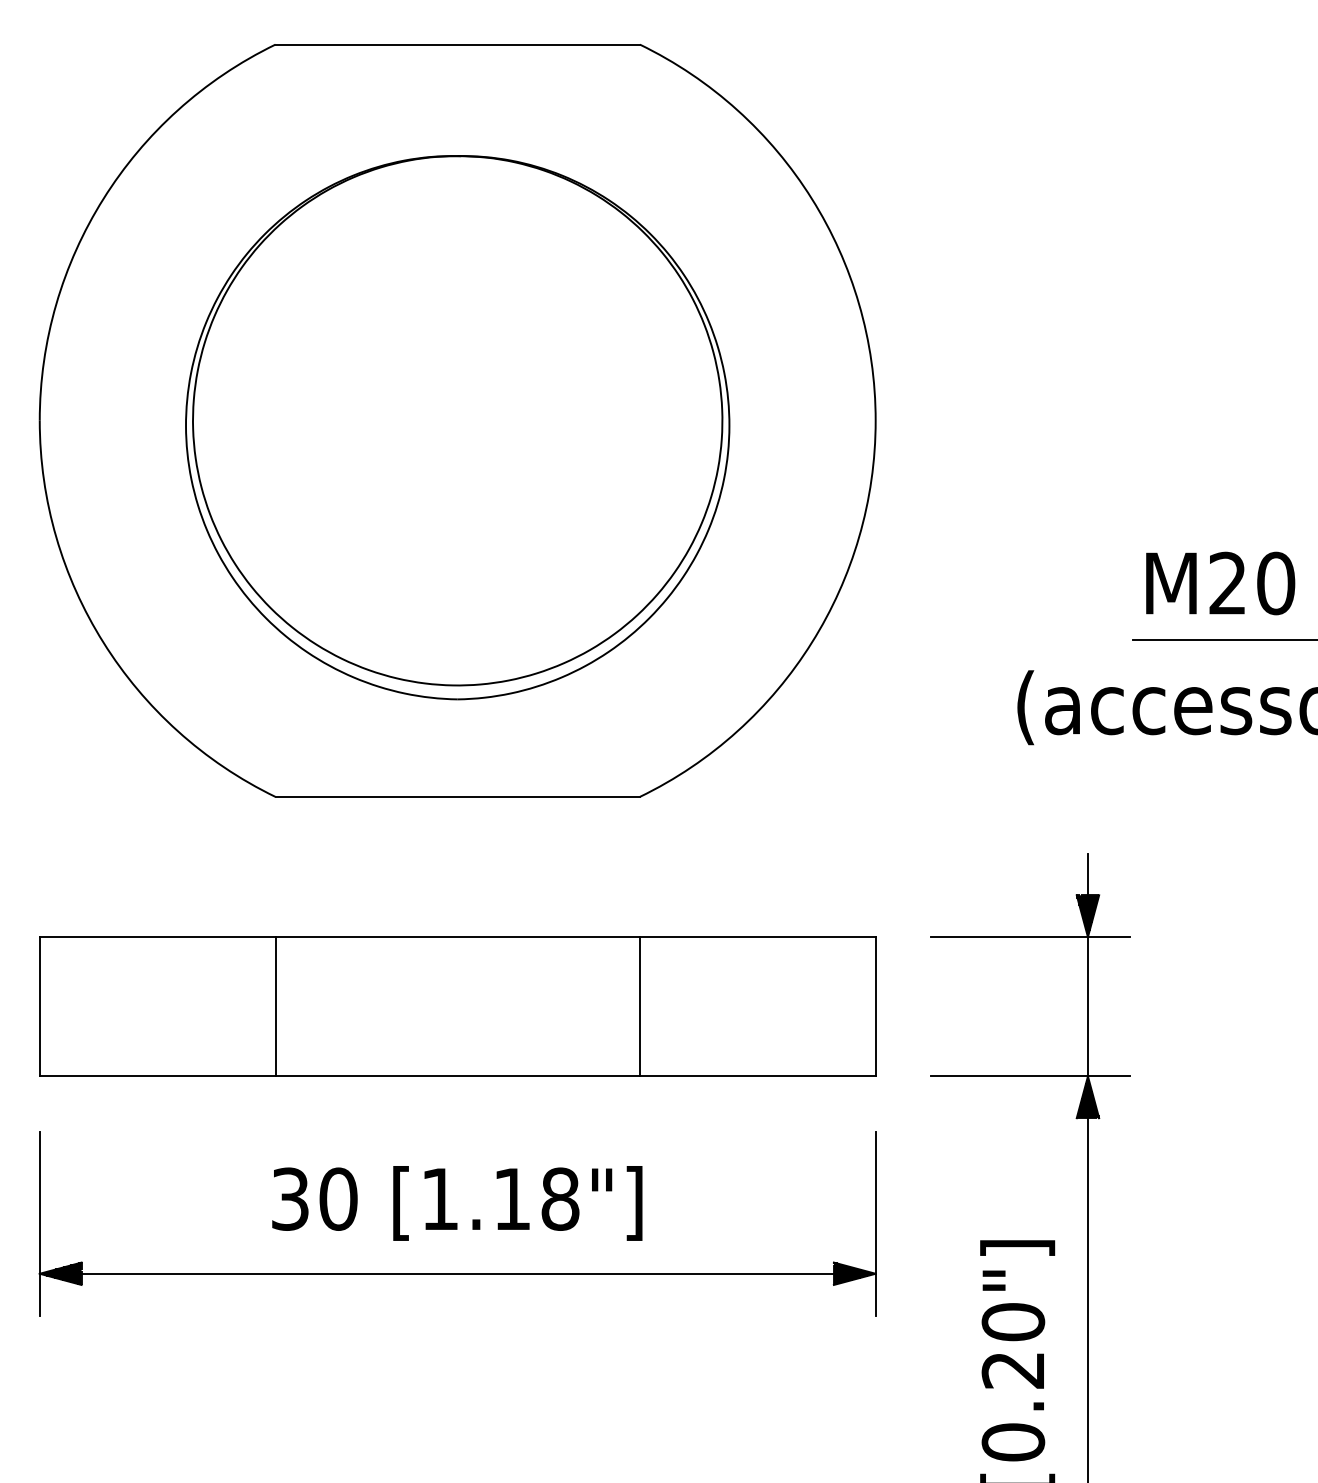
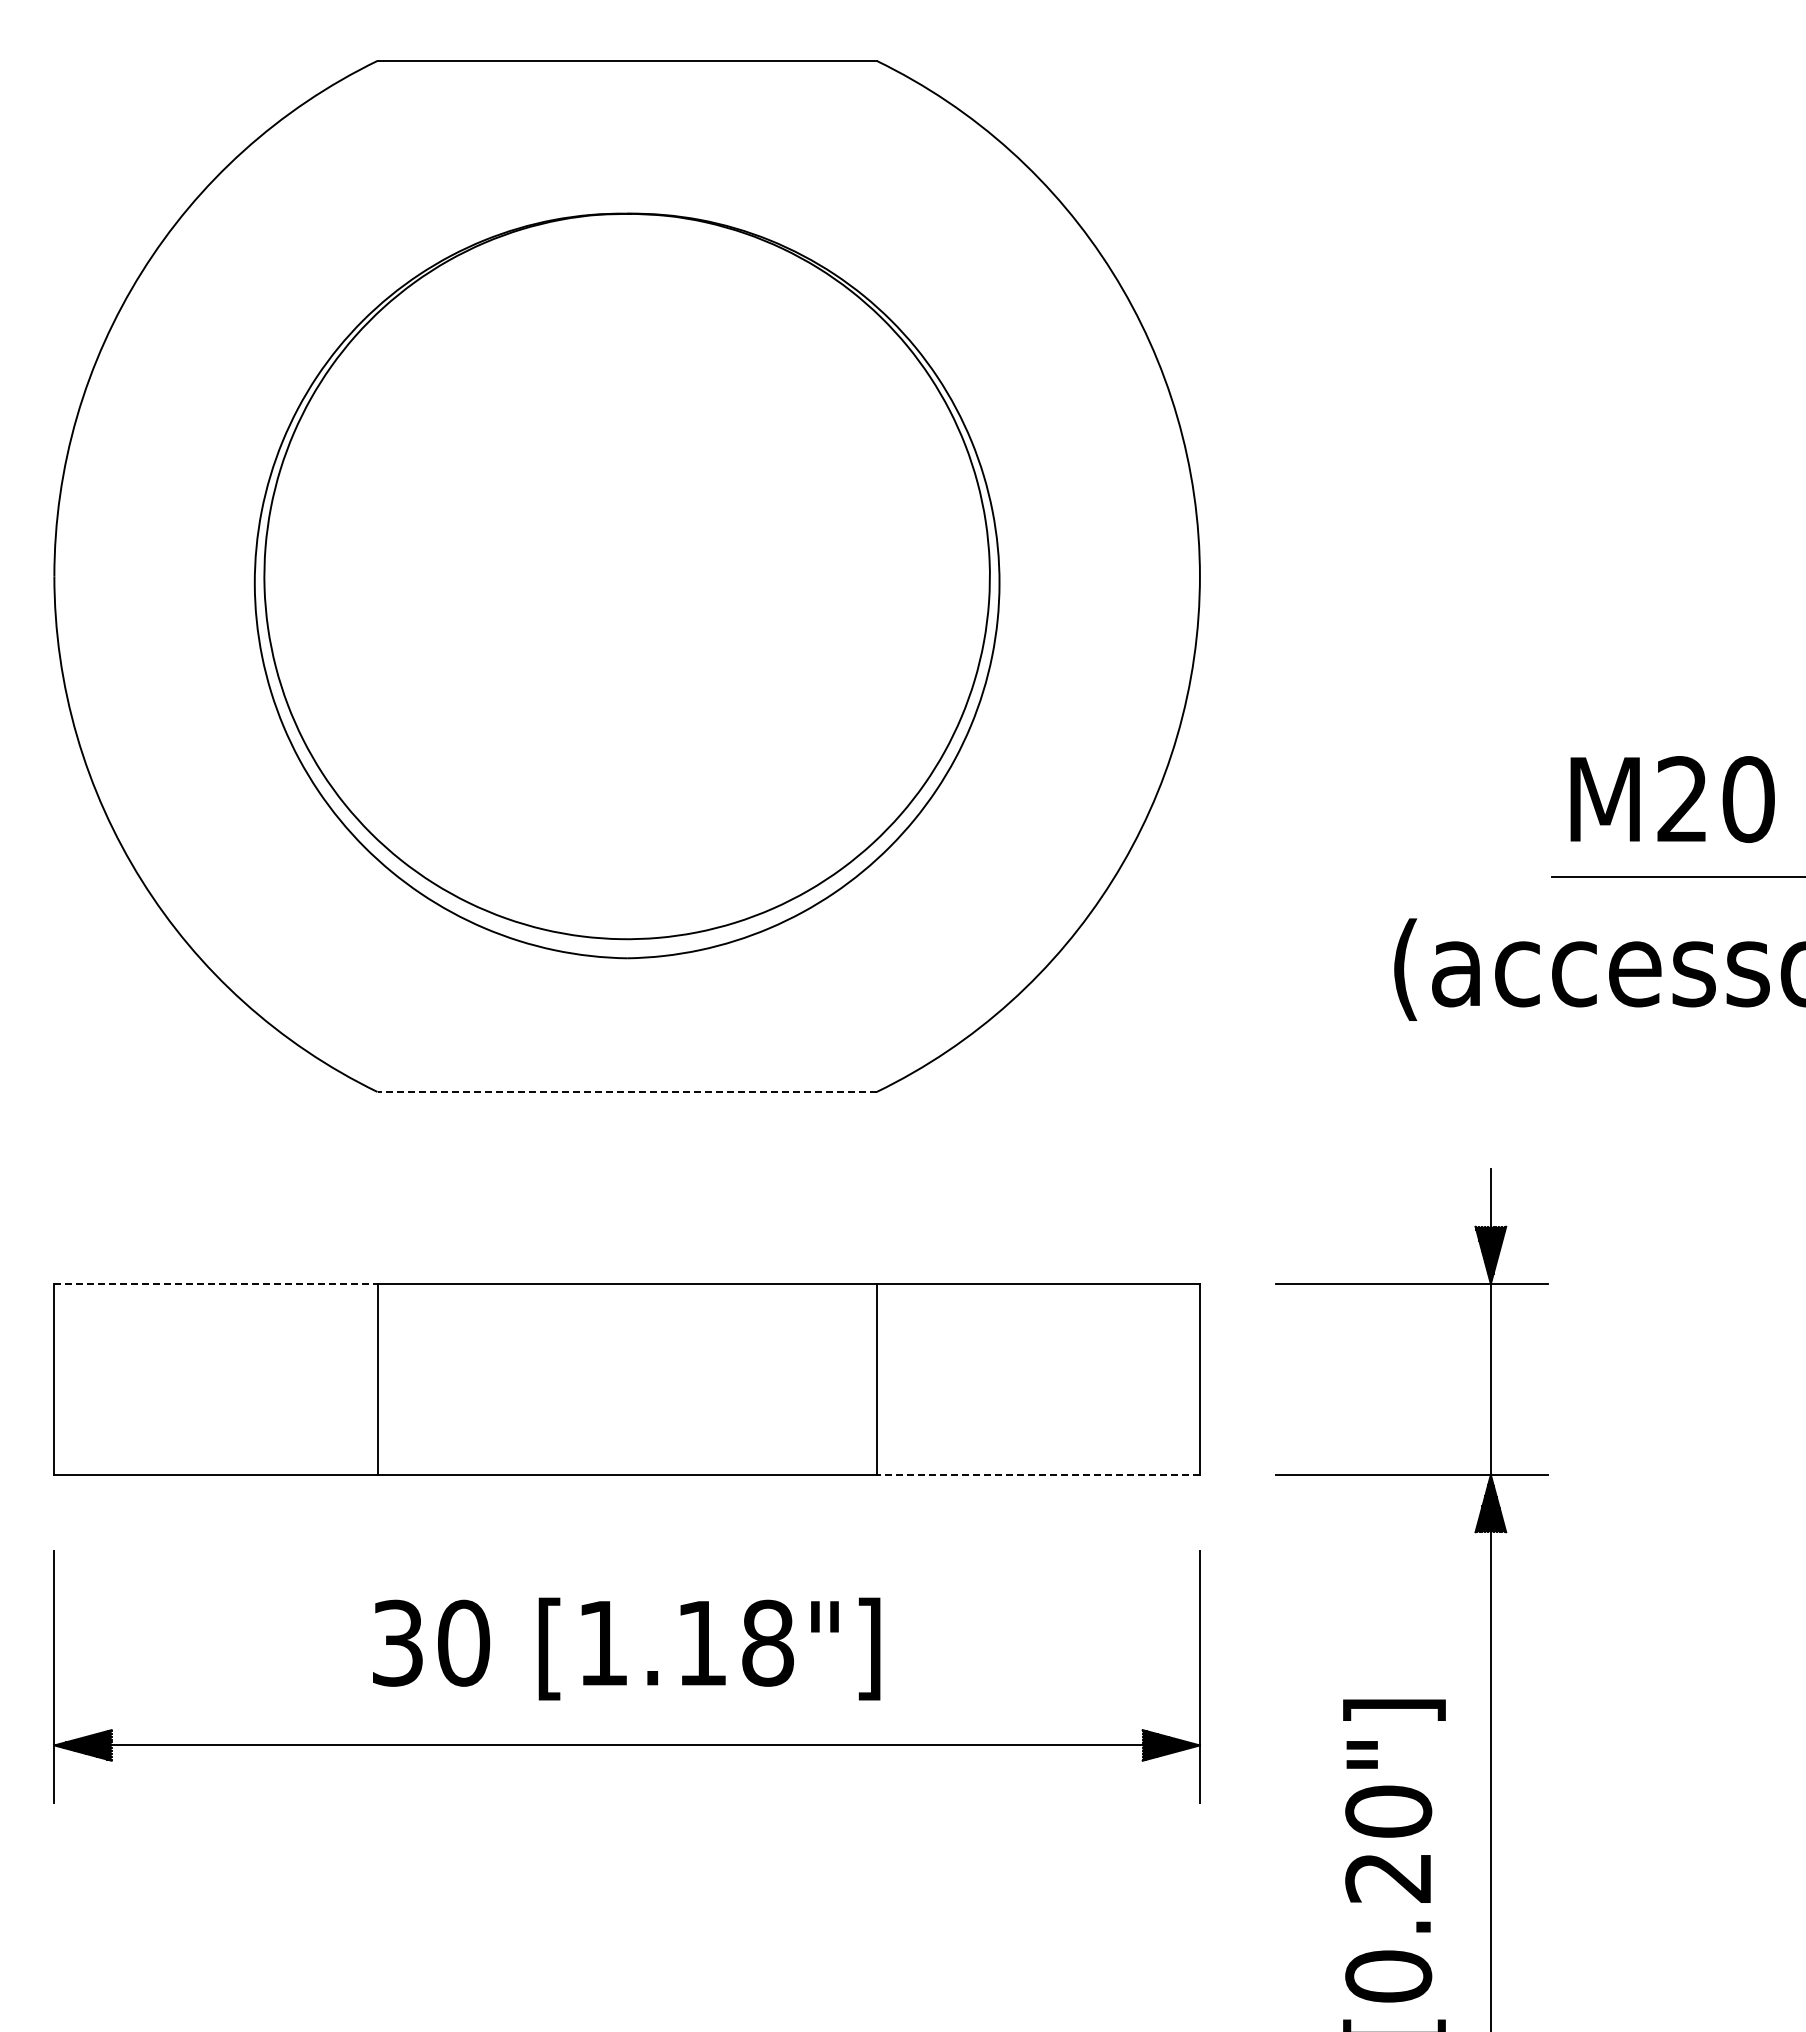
line: (457, 796) -> (627, 1091), solid -> dashed
line: (157, 937) -> (215, 1284), solid -> dashed
line: (757, 1076) -> (1038, 1474), solid -> dashed

